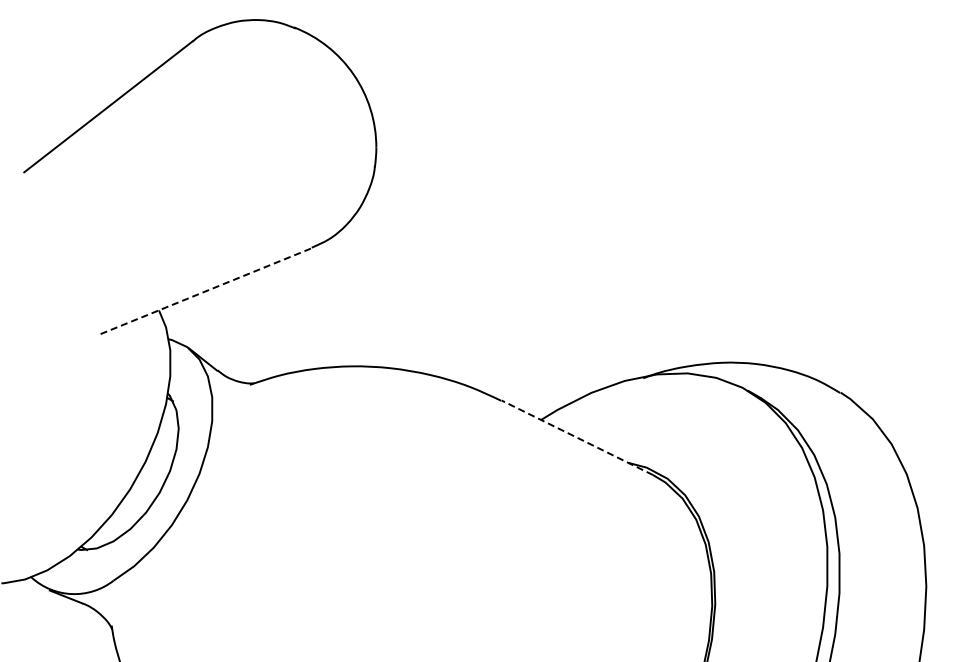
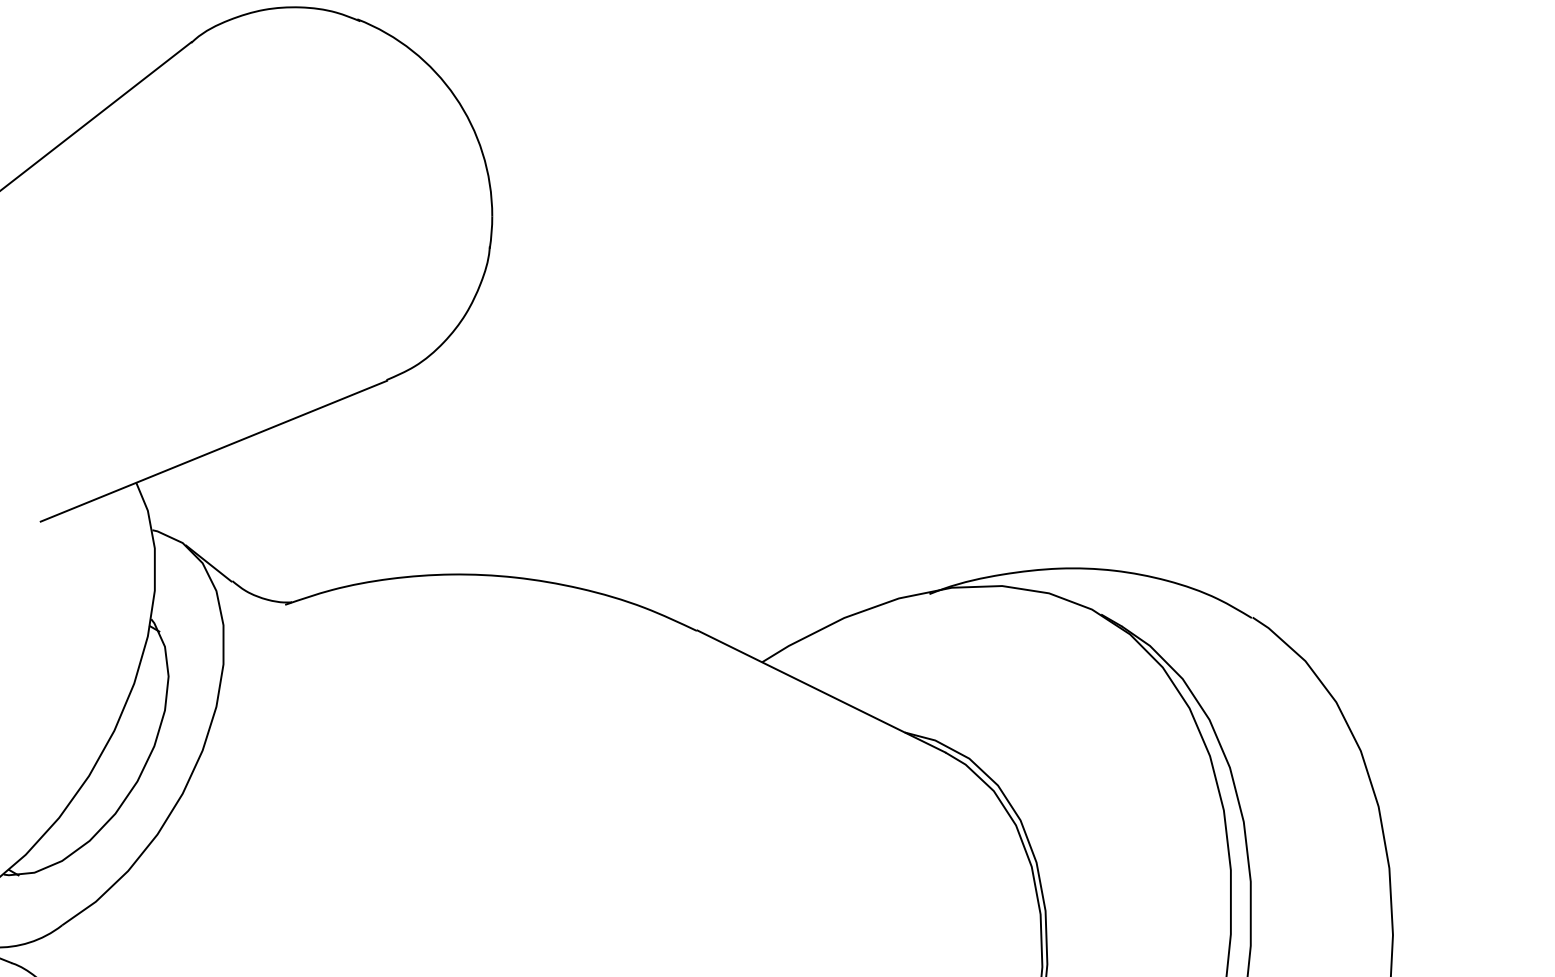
line: (206, 290) -> (214, 450), dashed -> solid
line: (576, 437) -> (820, 691), dashed -> solid

